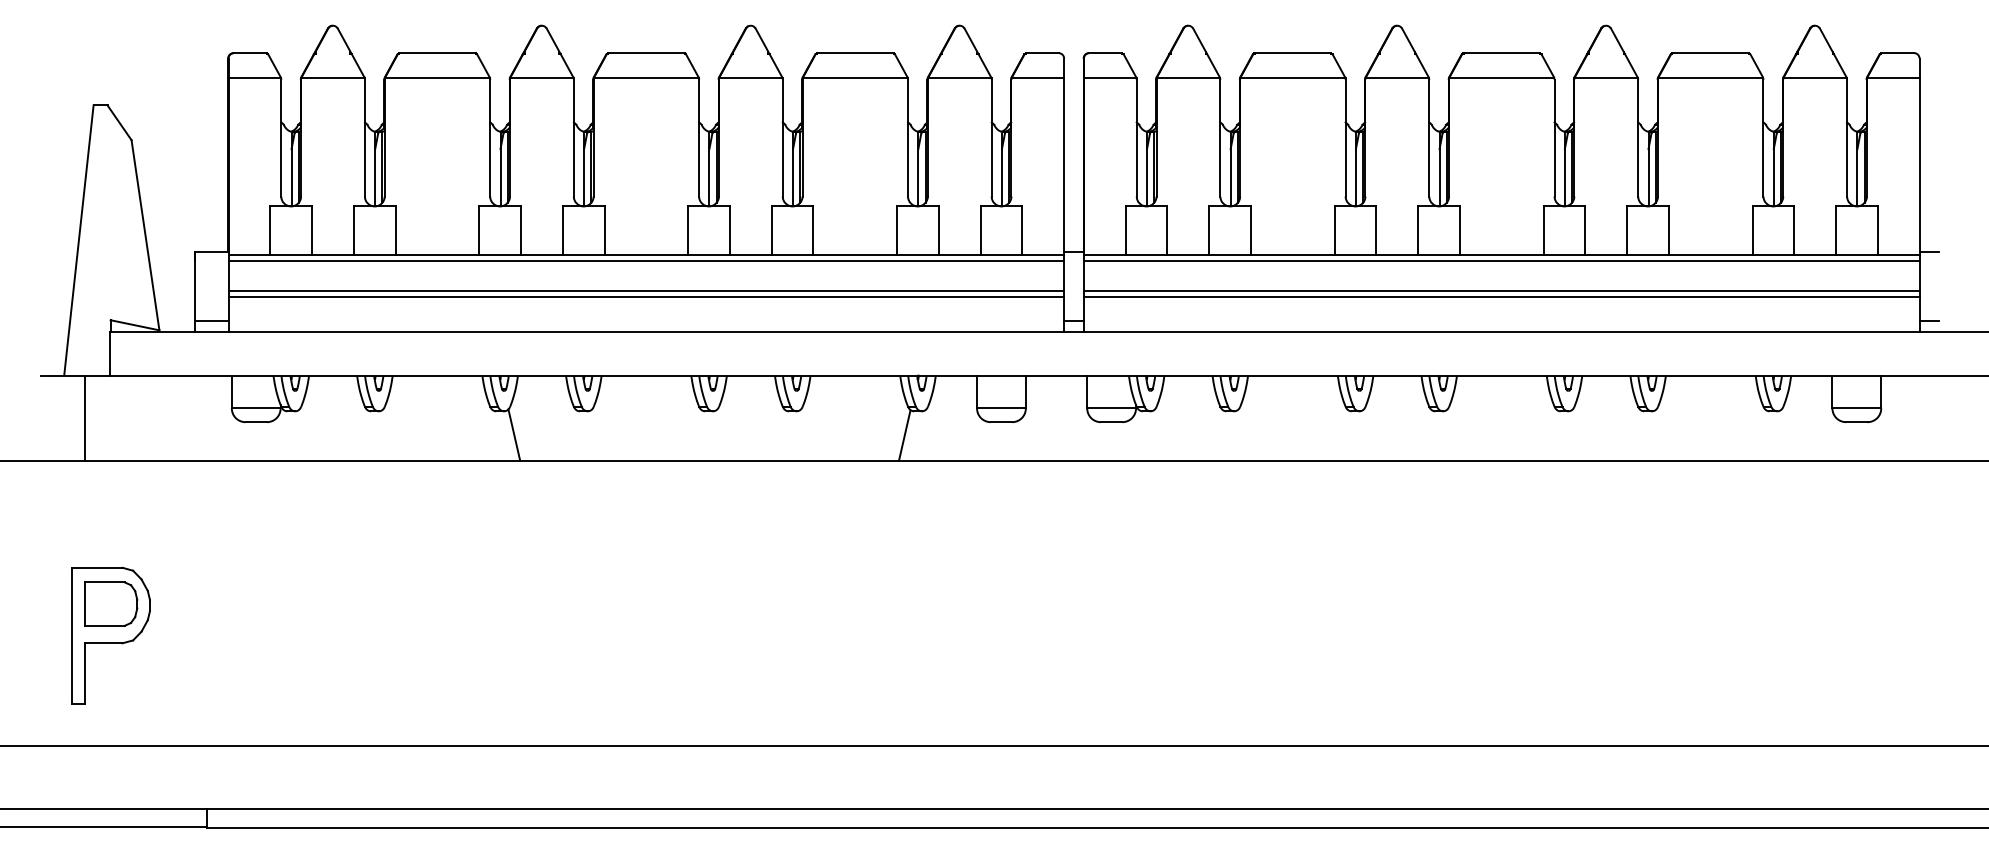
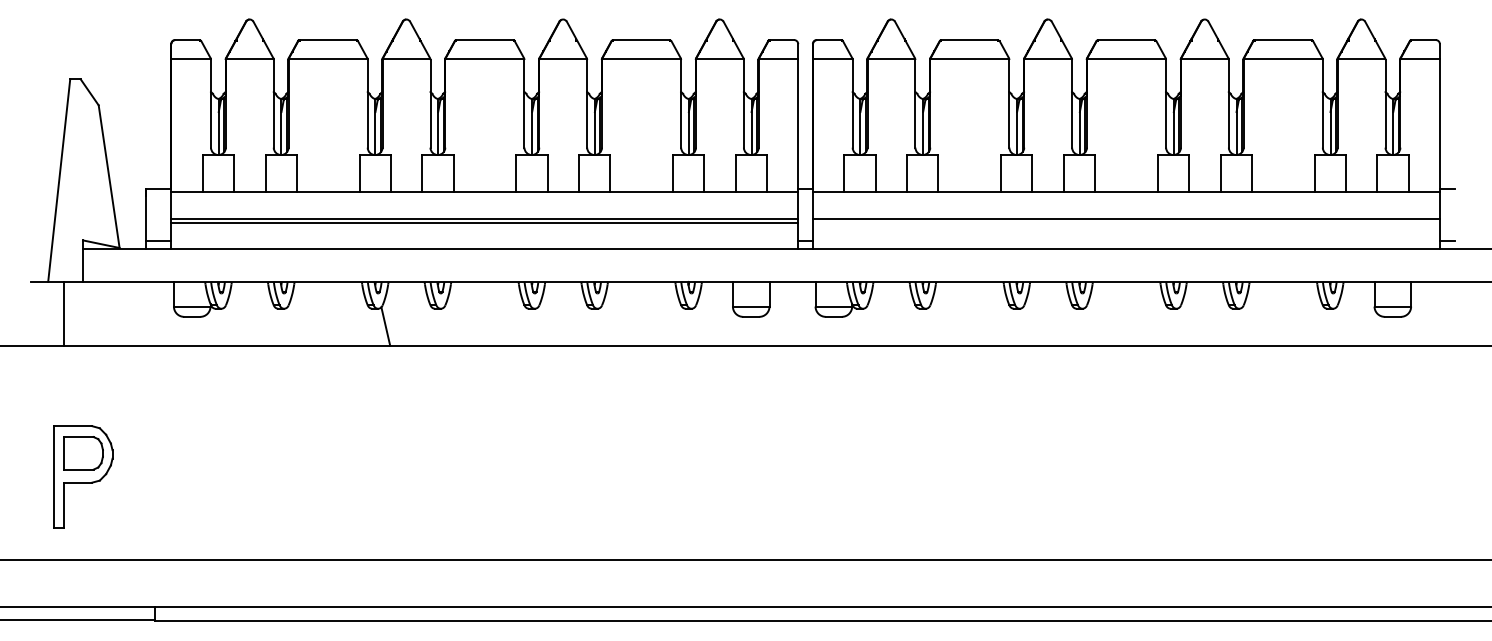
line: (646, 260) -> (484, 195), removed
line: (1501, 260) -> (1126, 195), removed
line: (1501, 296) -> (1126, 222), removed
line: (904, 435) -> (678, 326), removed

